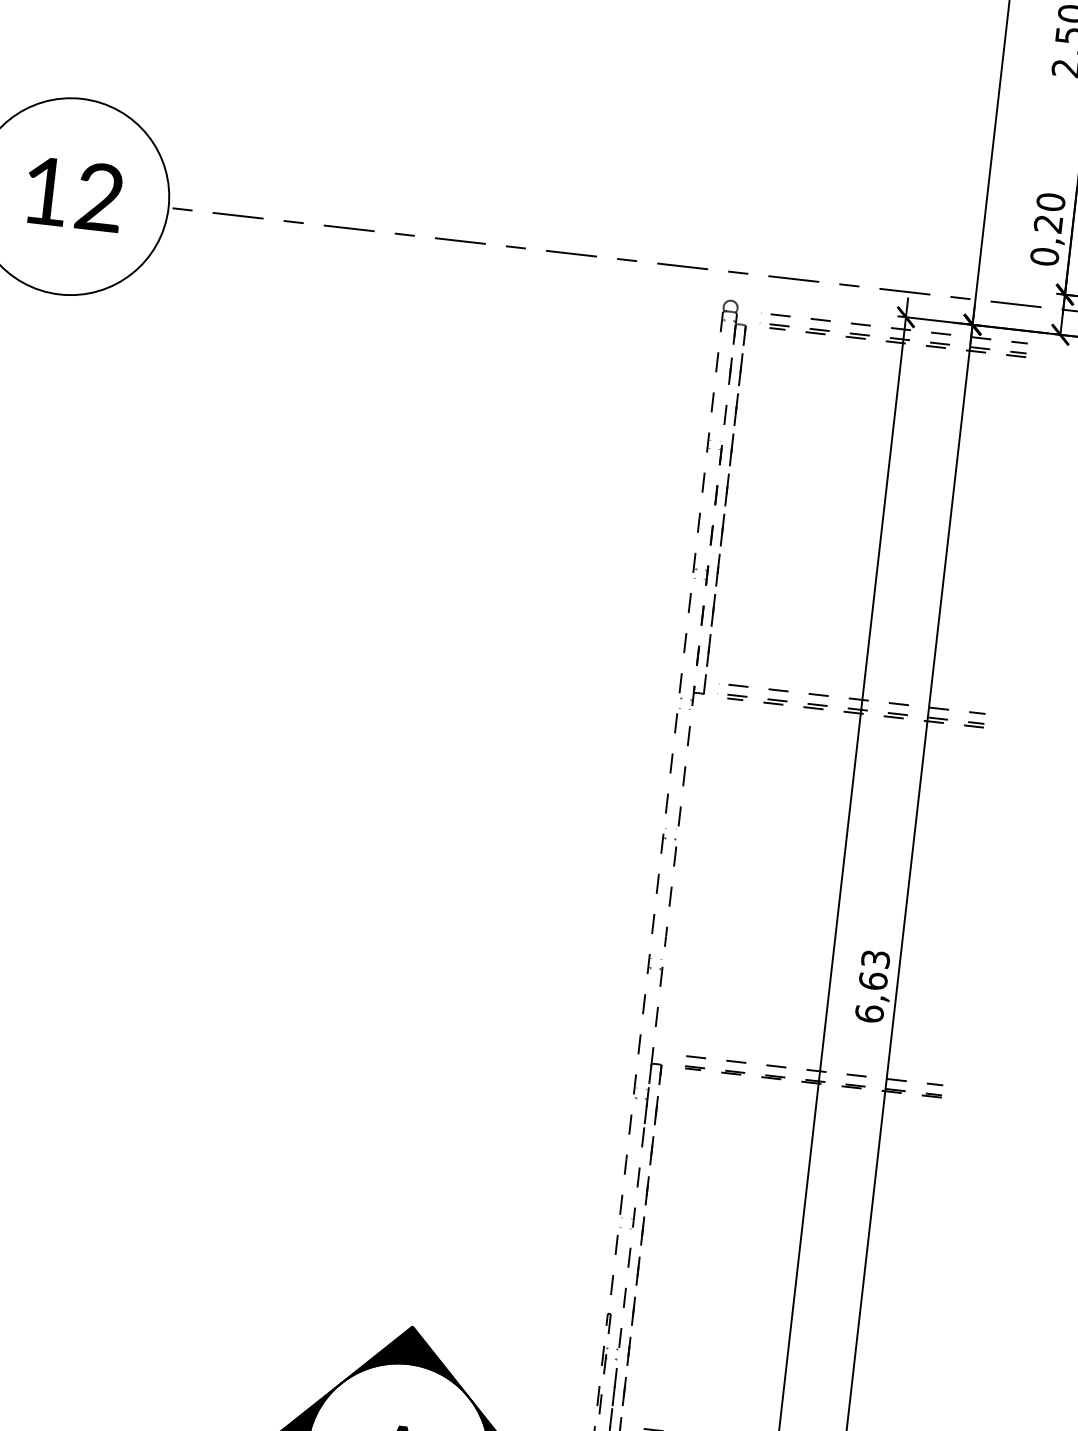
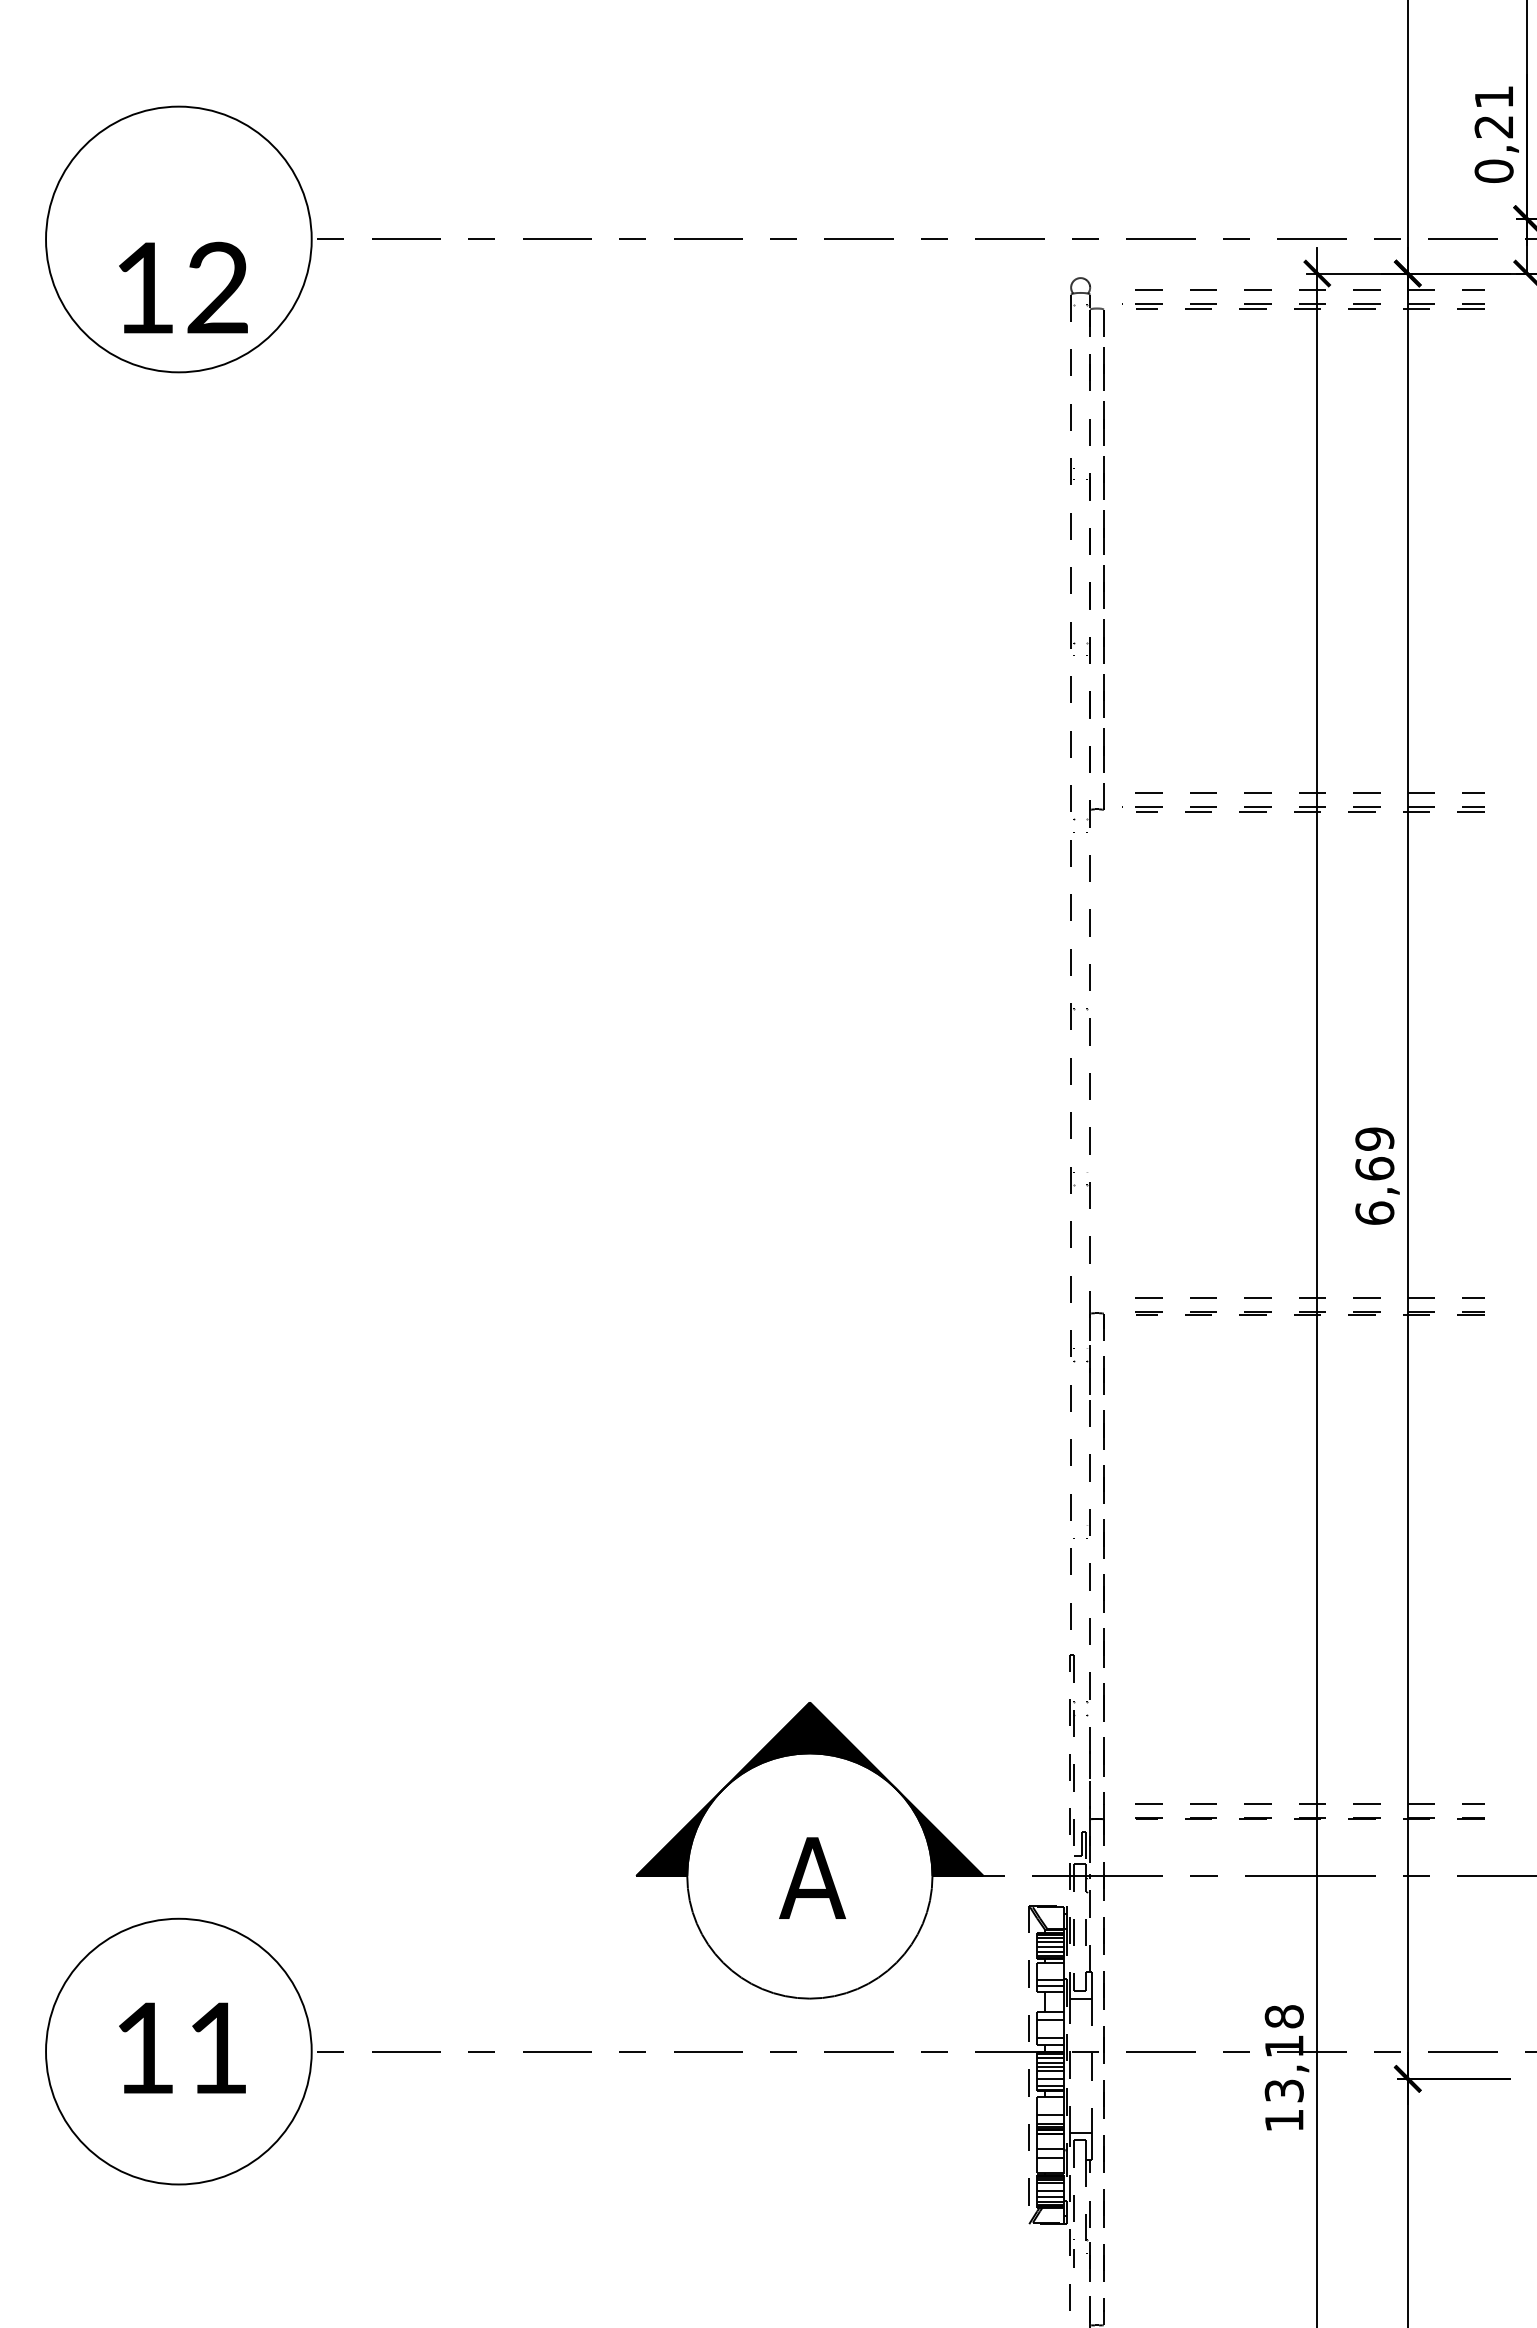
text: (74, 194) -> (183, 287), moved
text: (1050, 201) -> (1493, 96), 0,20 -> 0,21
text: (875, 958) -> (1374, 1138), 6,63 -> 6,69

